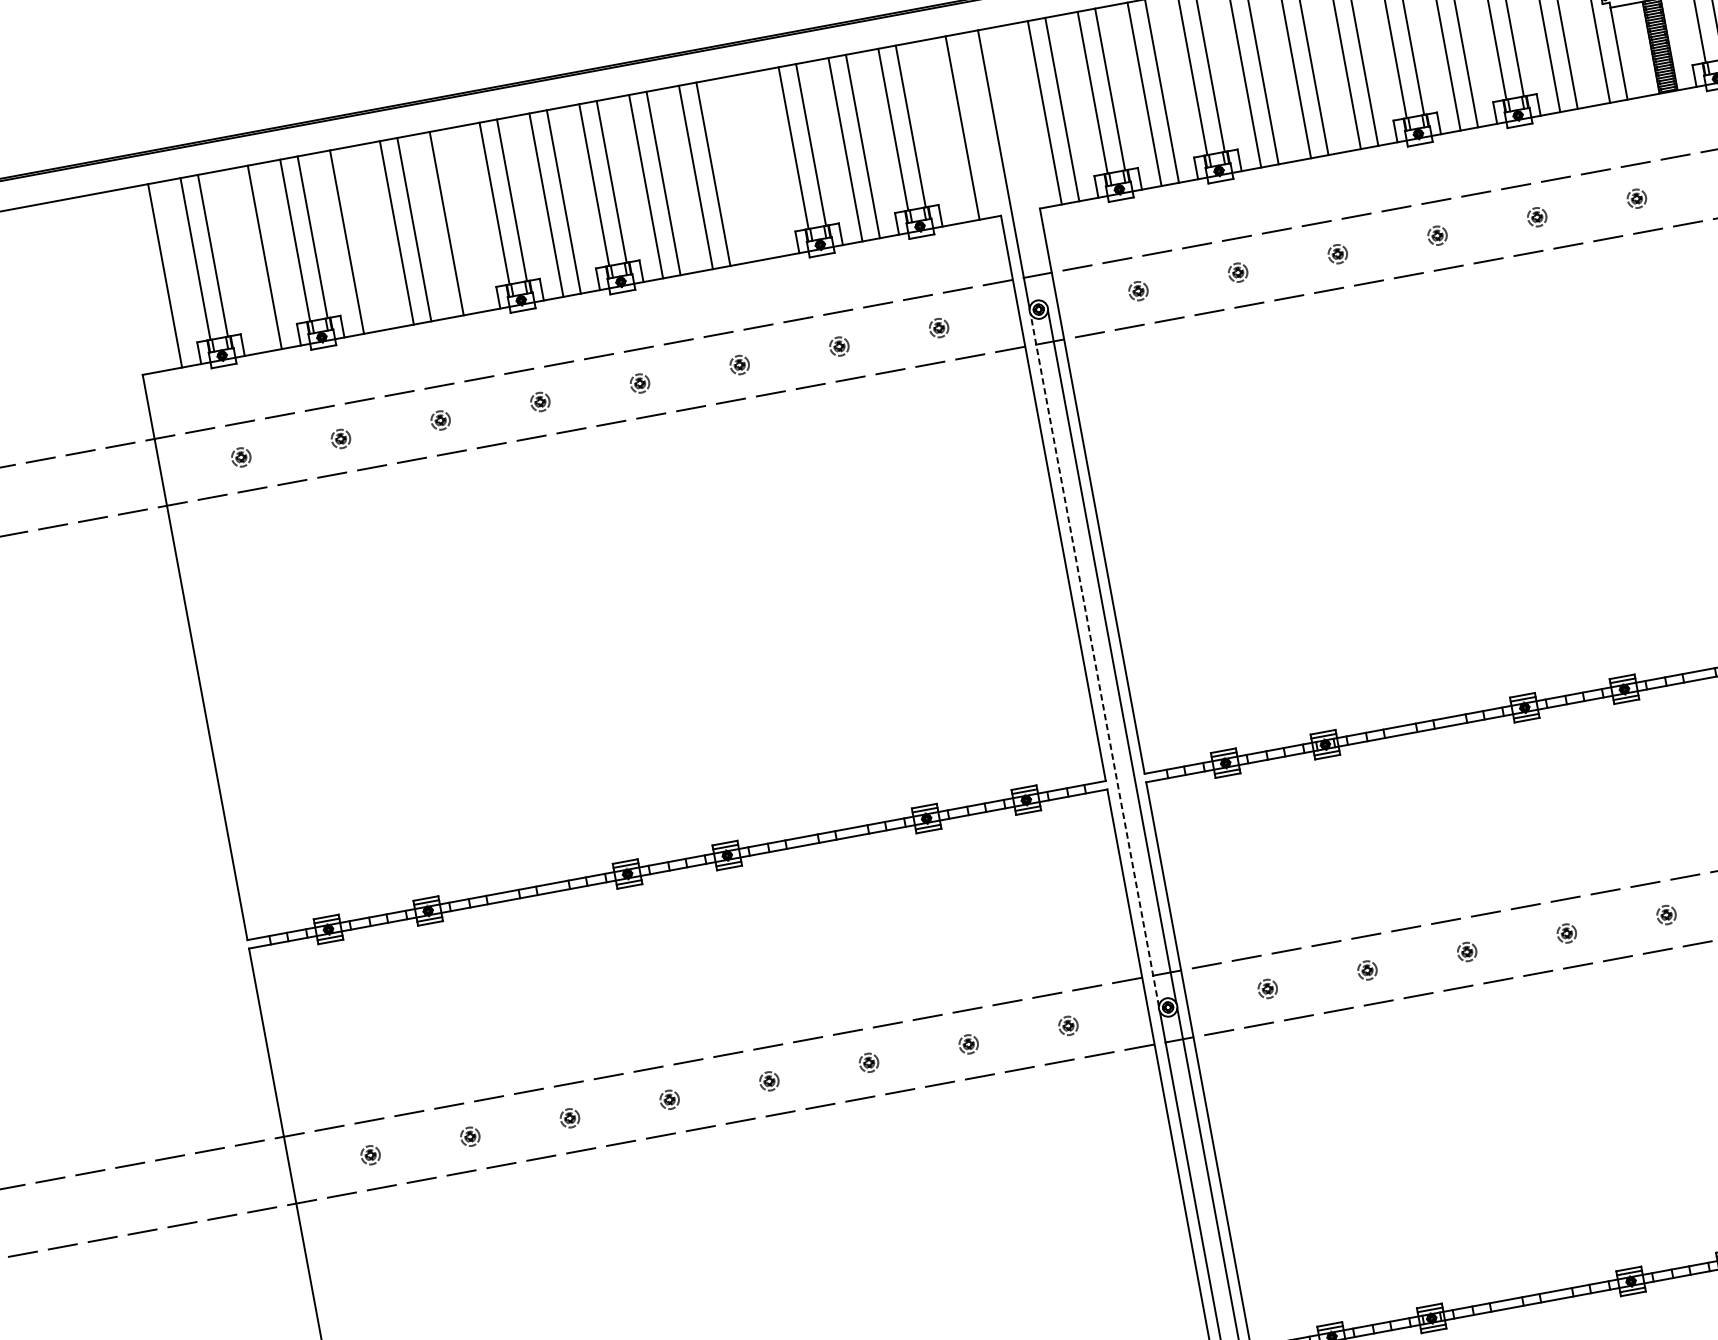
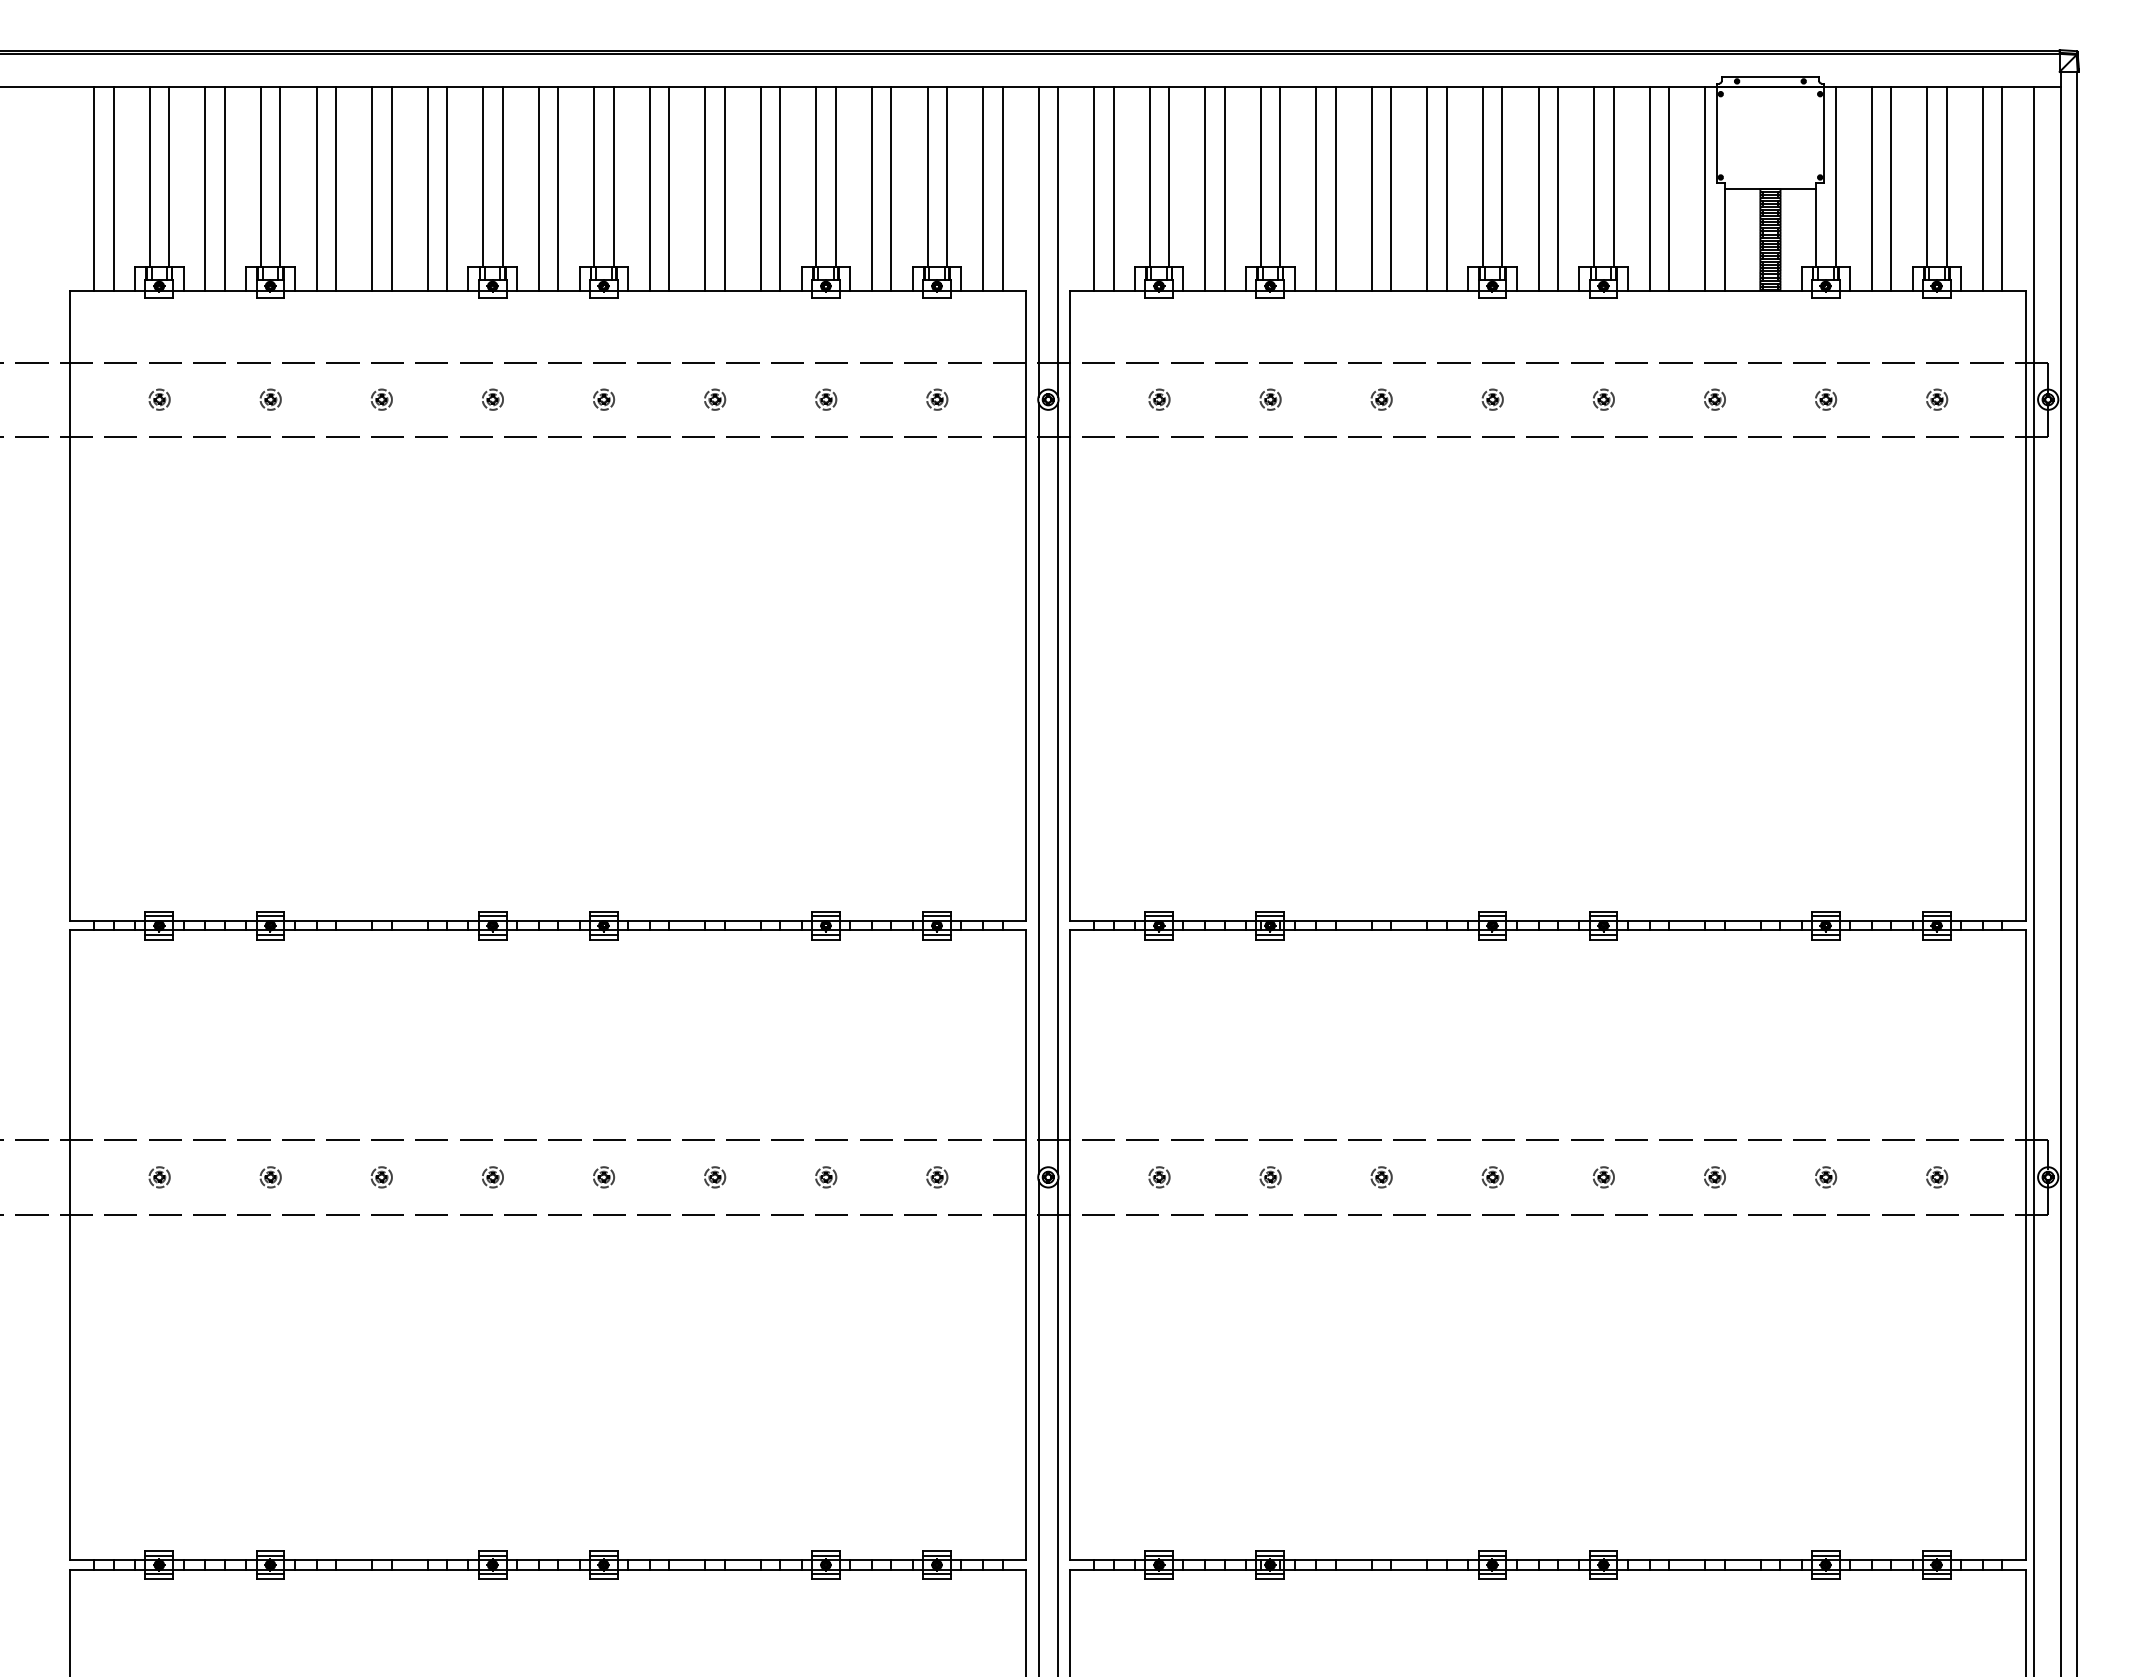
line: (945, 130) -> (983, 188), added
line: (763, 164) -> (780, 188), added
line: (1021, 165) -> (1058, 241), added
line: (745, 167) -> (760, 188), added
line: (464, 220) -> (447, 188), added
line: (364, 238) -> (335, 188), added
line: (247, 260) -> (205, 188), added
line: (147, 278) -> (94, 188), added
line: (1094, 660) -> (1038, 788), dashed -> solid

